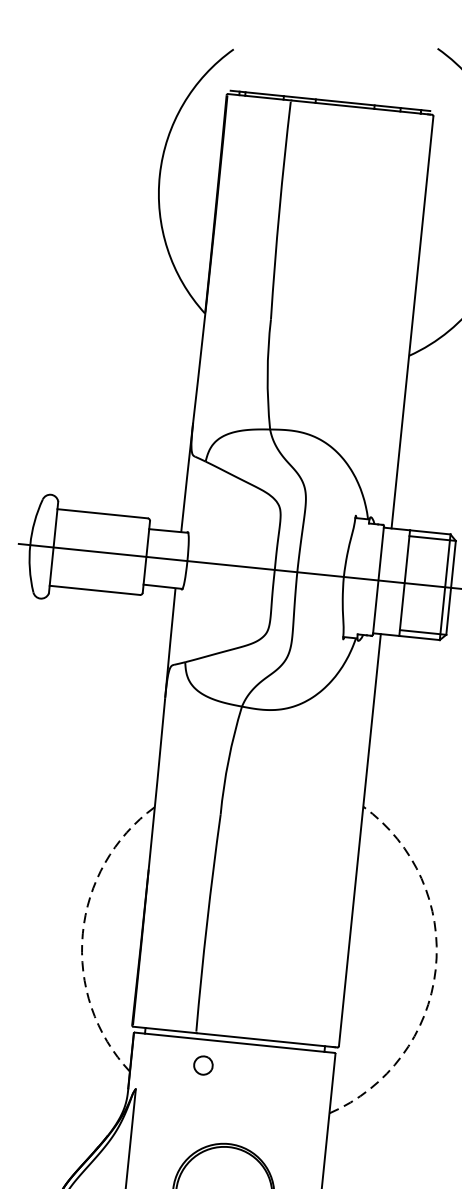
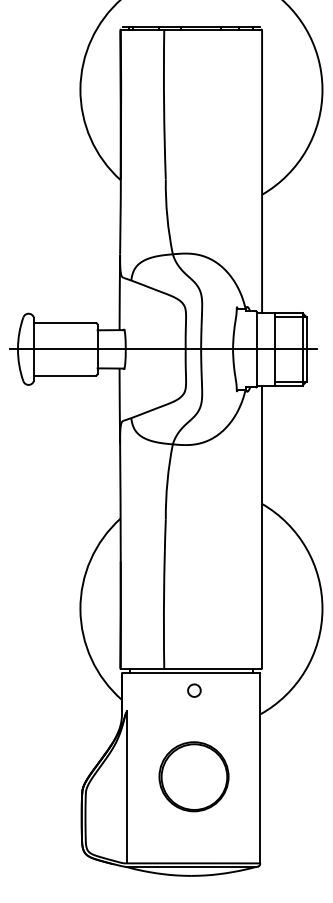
arc: (82, 933) -> (80, 609), dashed -> solid
arc: (435, 969) -> (322, 609), dashed -> solid
part: (203, 1065) -> (194, 690), moved

